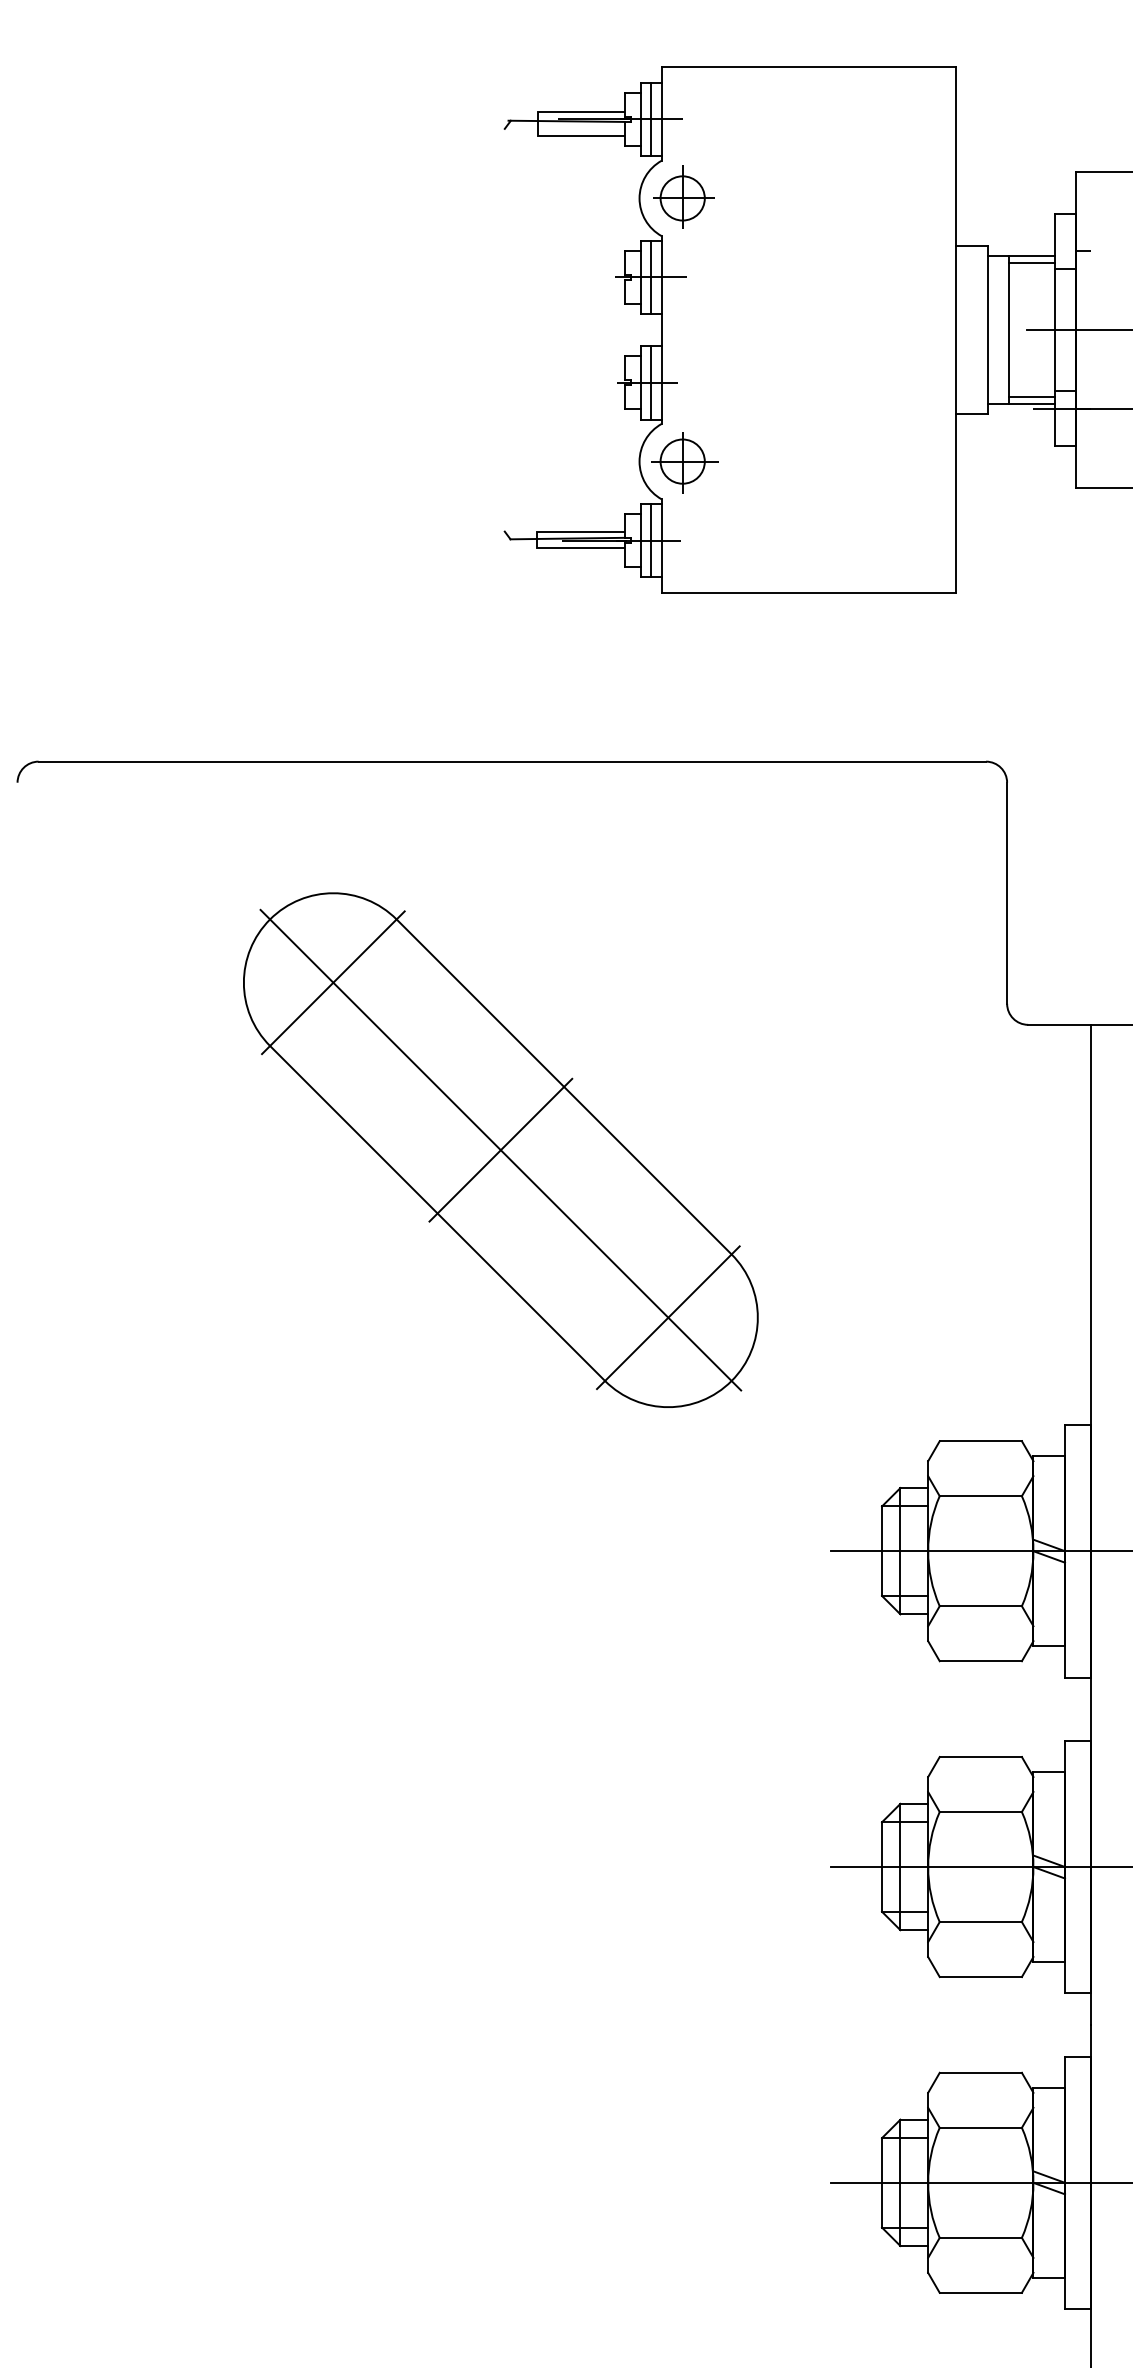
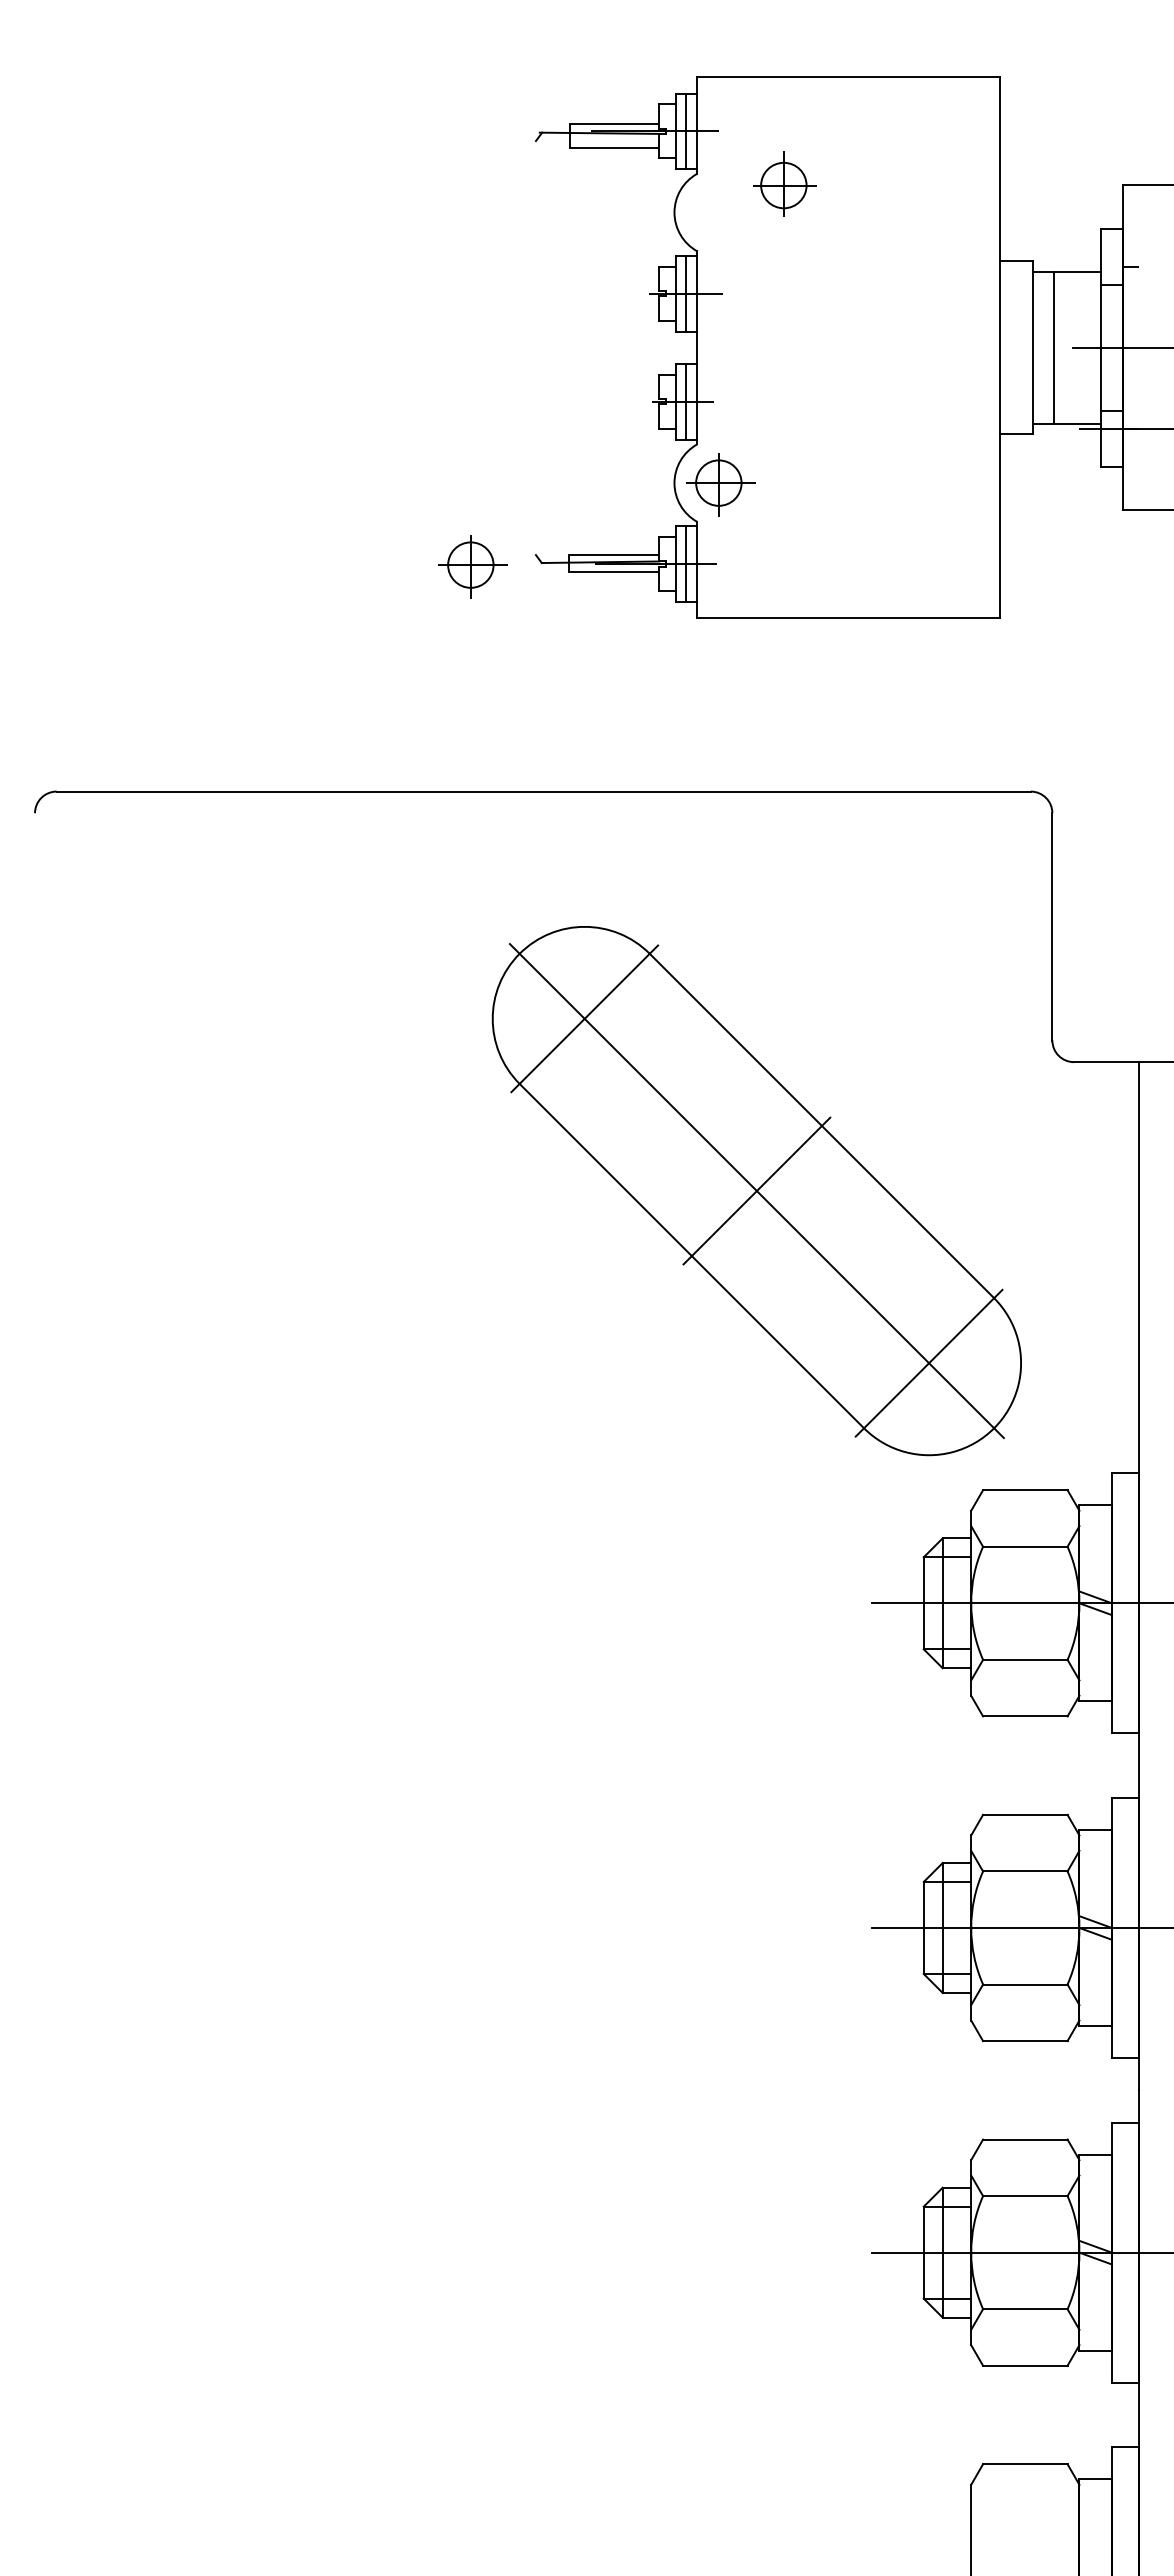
part: (683, 196) -> (784, 183), moved
line: (1031, 262) -> (1077, 278), removed
line: (1031, 396) -> (1077, 416), removed
part: (443, 542) -> (472, 566), added
part: (500, 1150) -> (756, 1191), moved

